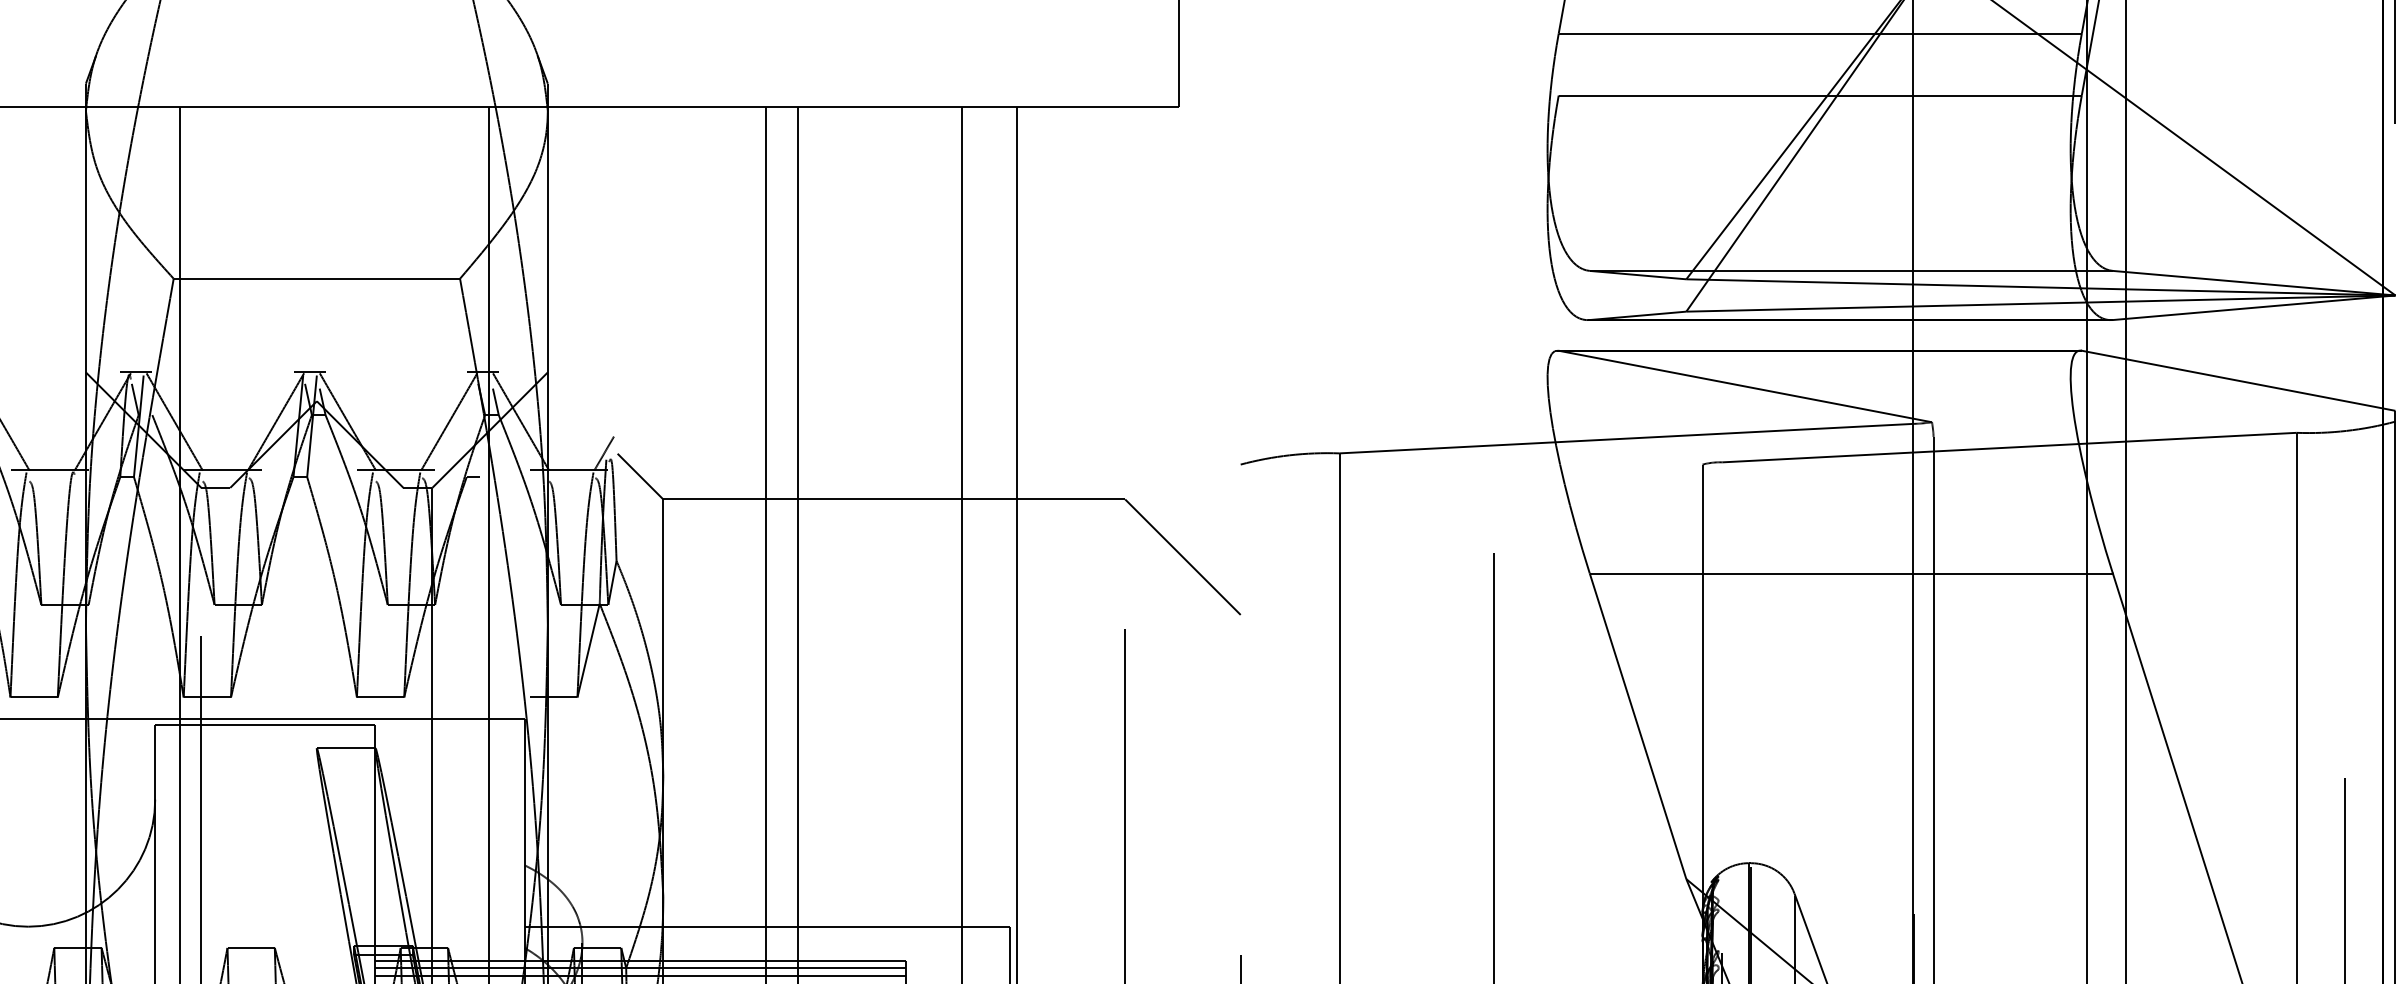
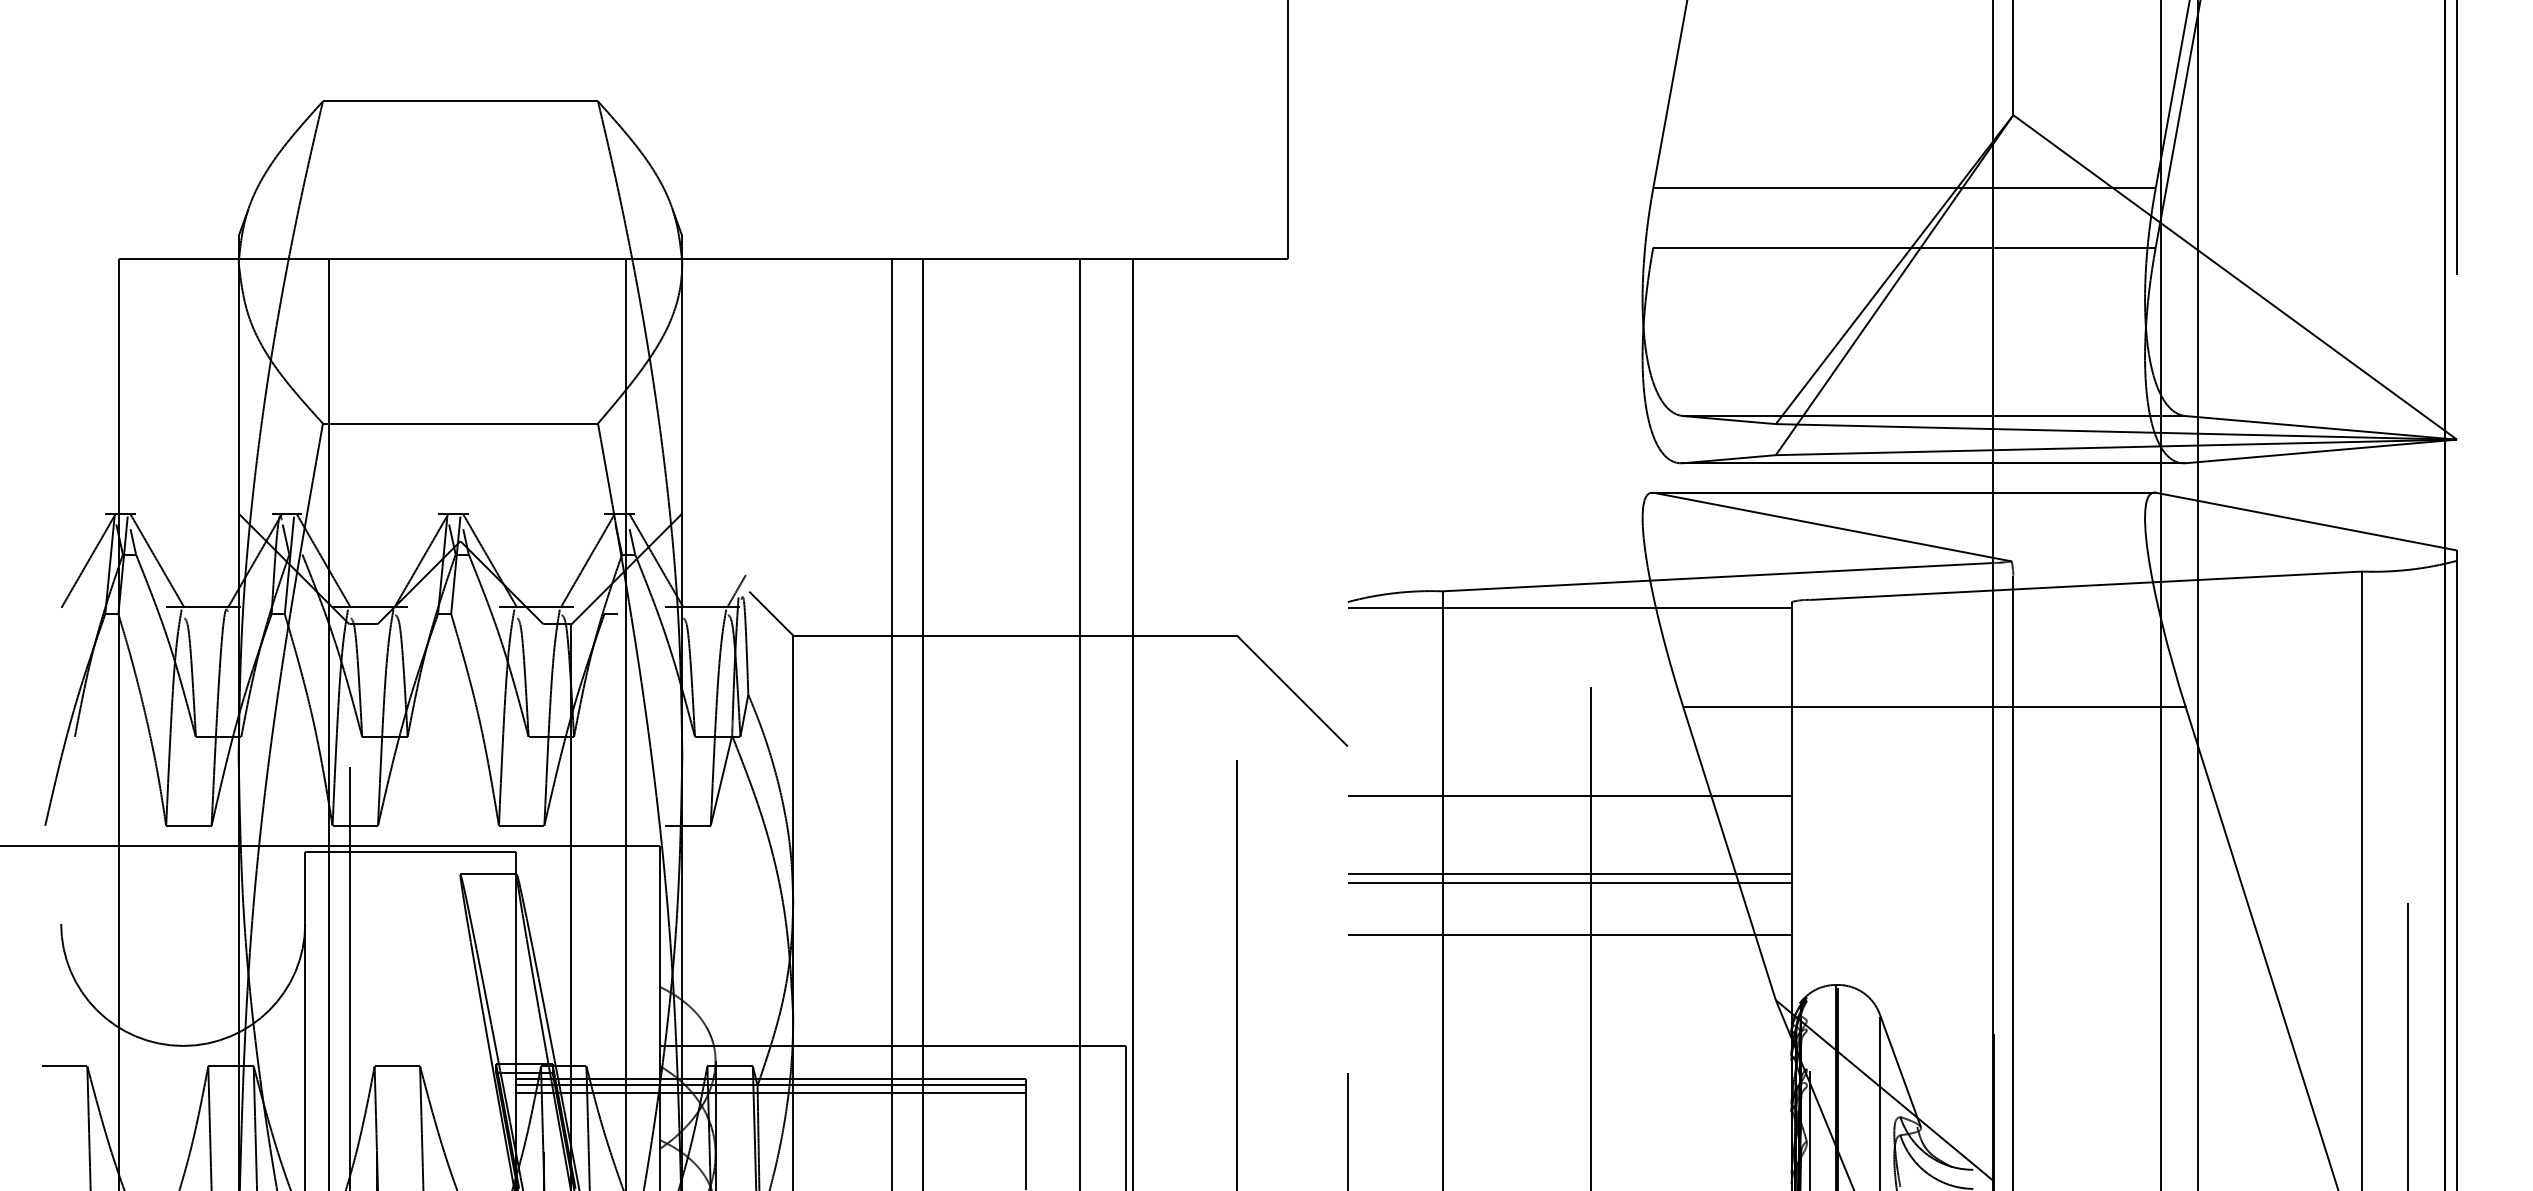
line: (1471, 471) -> (1569, 608), added
line: (1471, 667) -> (1569, 796), added
line: (1471, 748) -> (1569, 874), added
line: (1471, 757) -> (1569, 883), added
line: (1471, 810) -> (1569, 934), added

